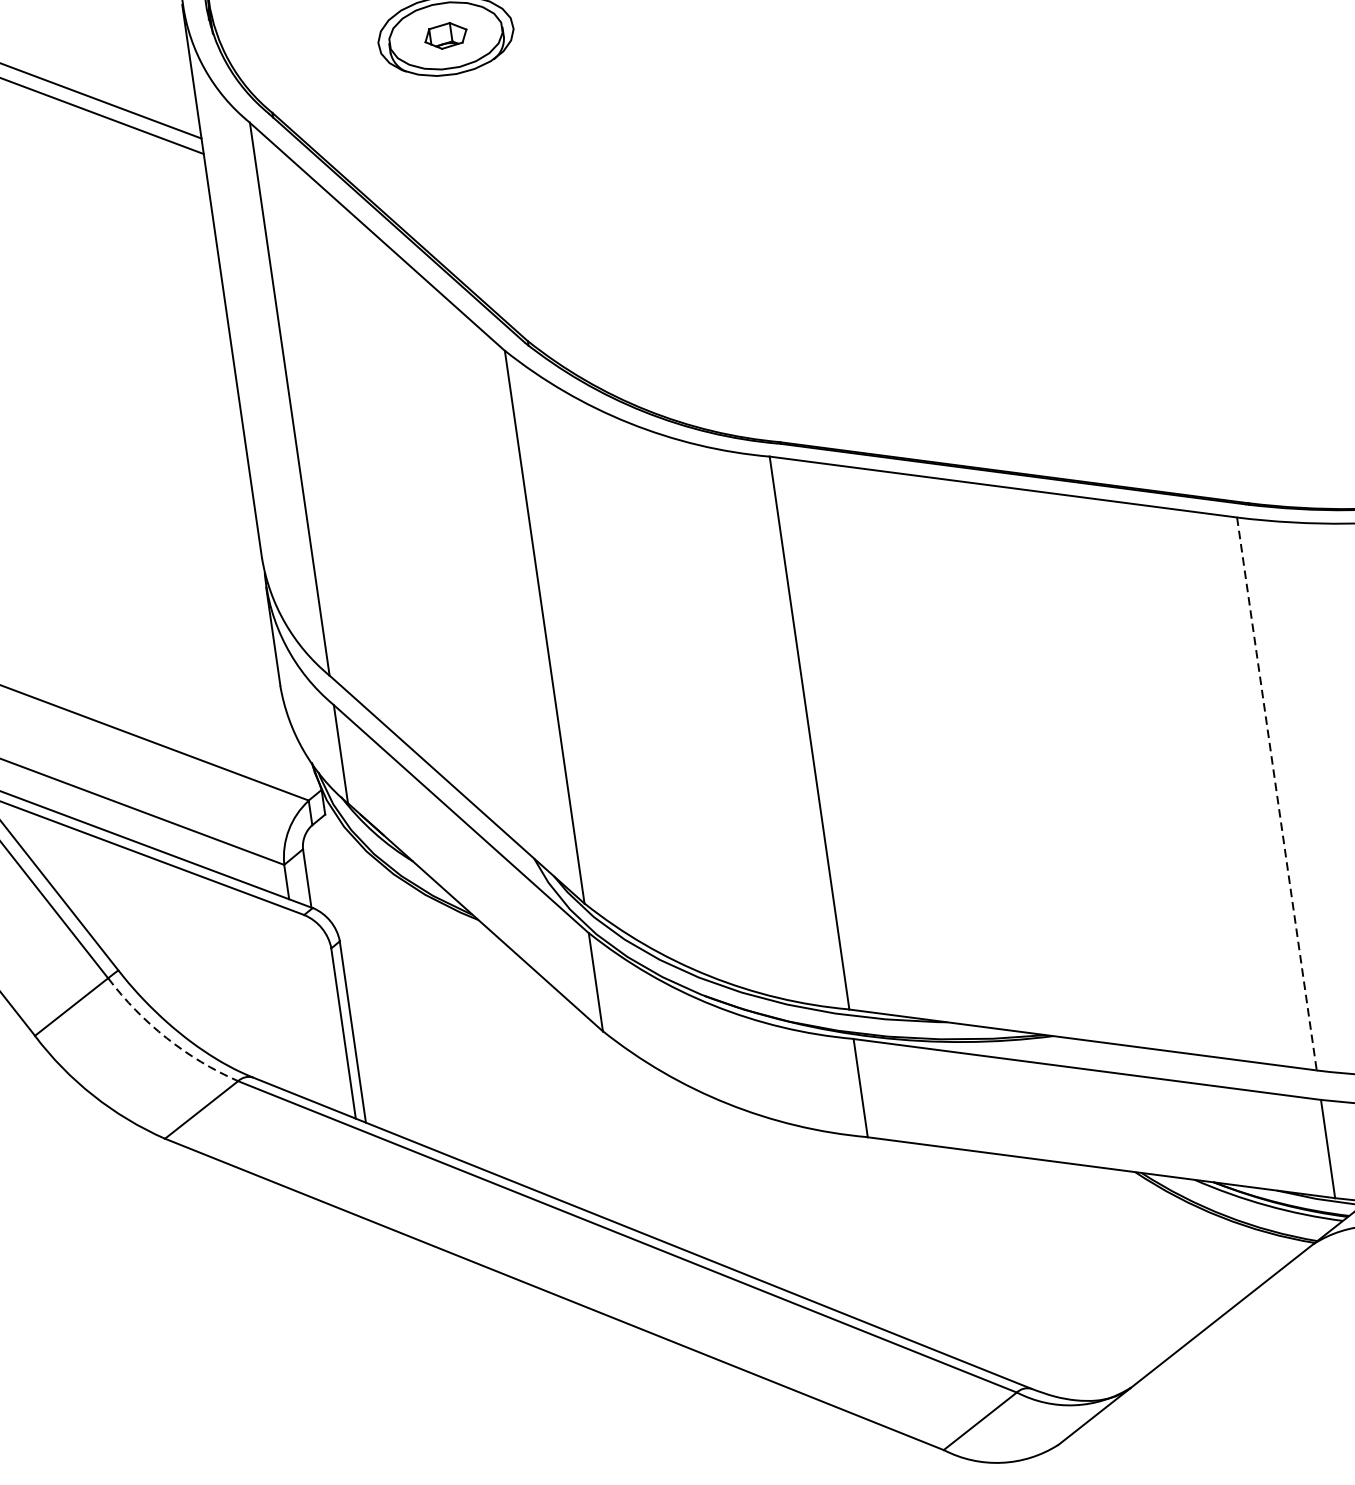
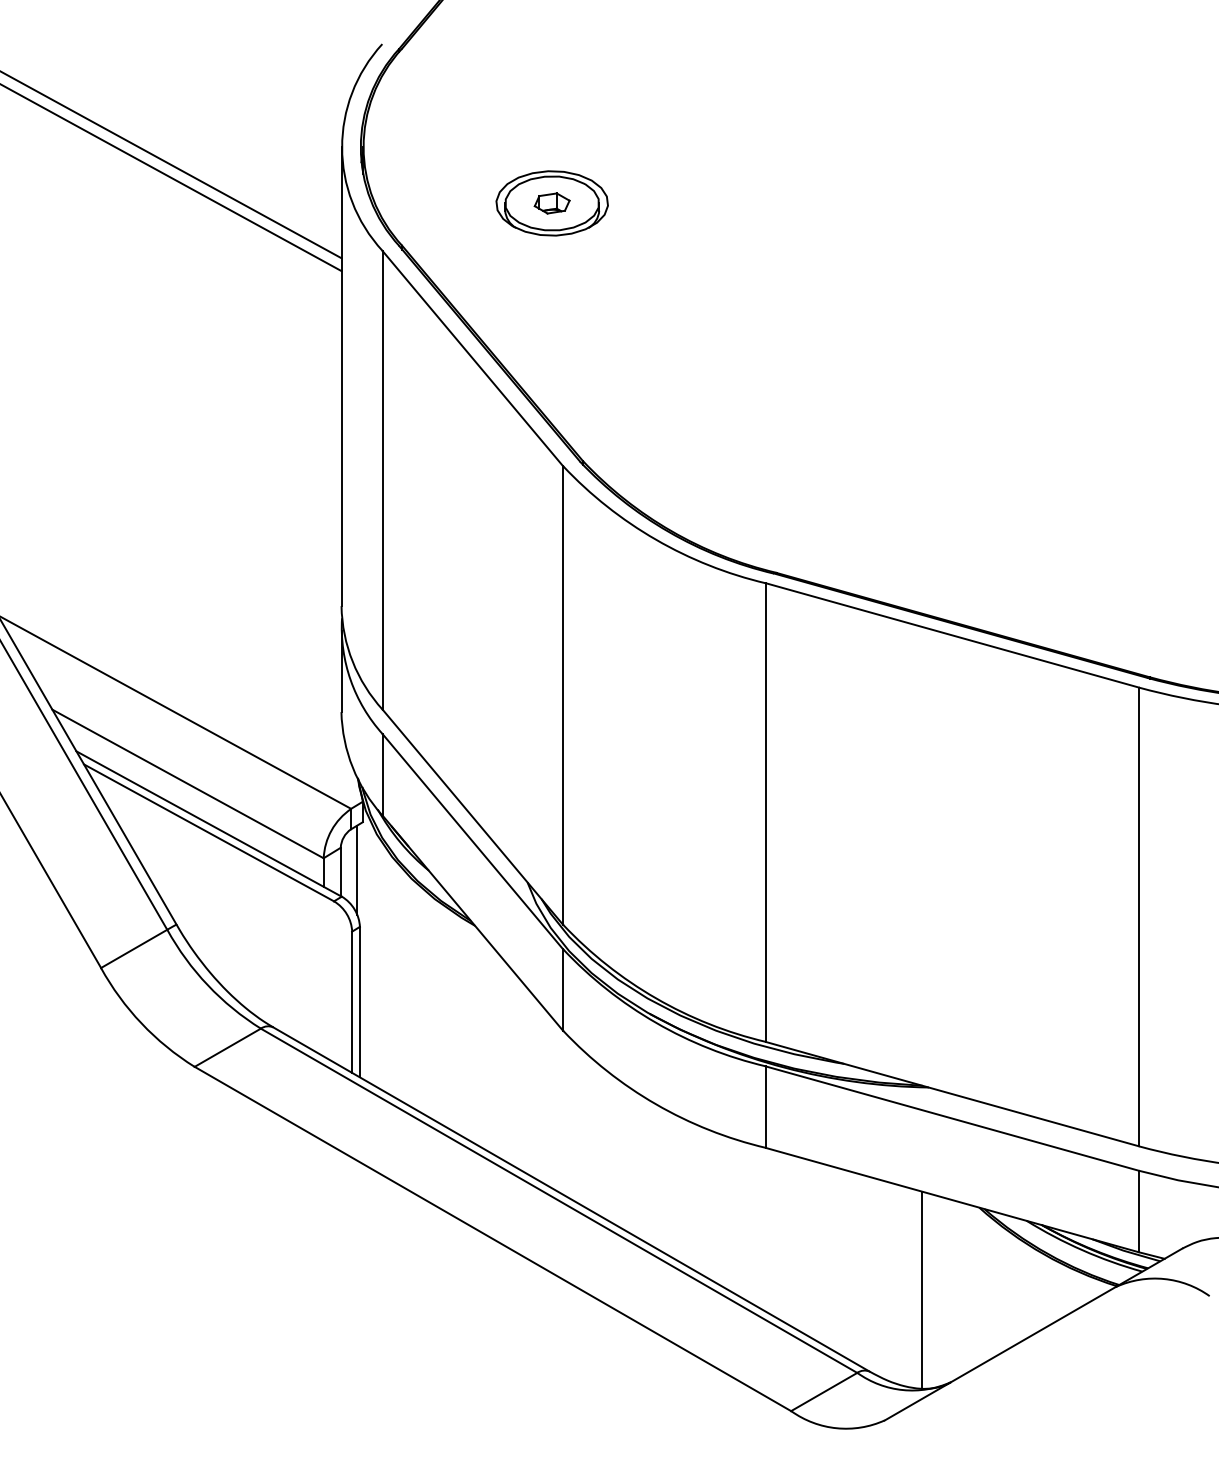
line: (1276, 794) -> (1138, 917), dashed -> solid
line: (326, 872) -> (357, 869), added
arc: (166, 1038) -> (207, 985), dashed -> solid
line: (1080, 1280) -> (922, 1289), added

